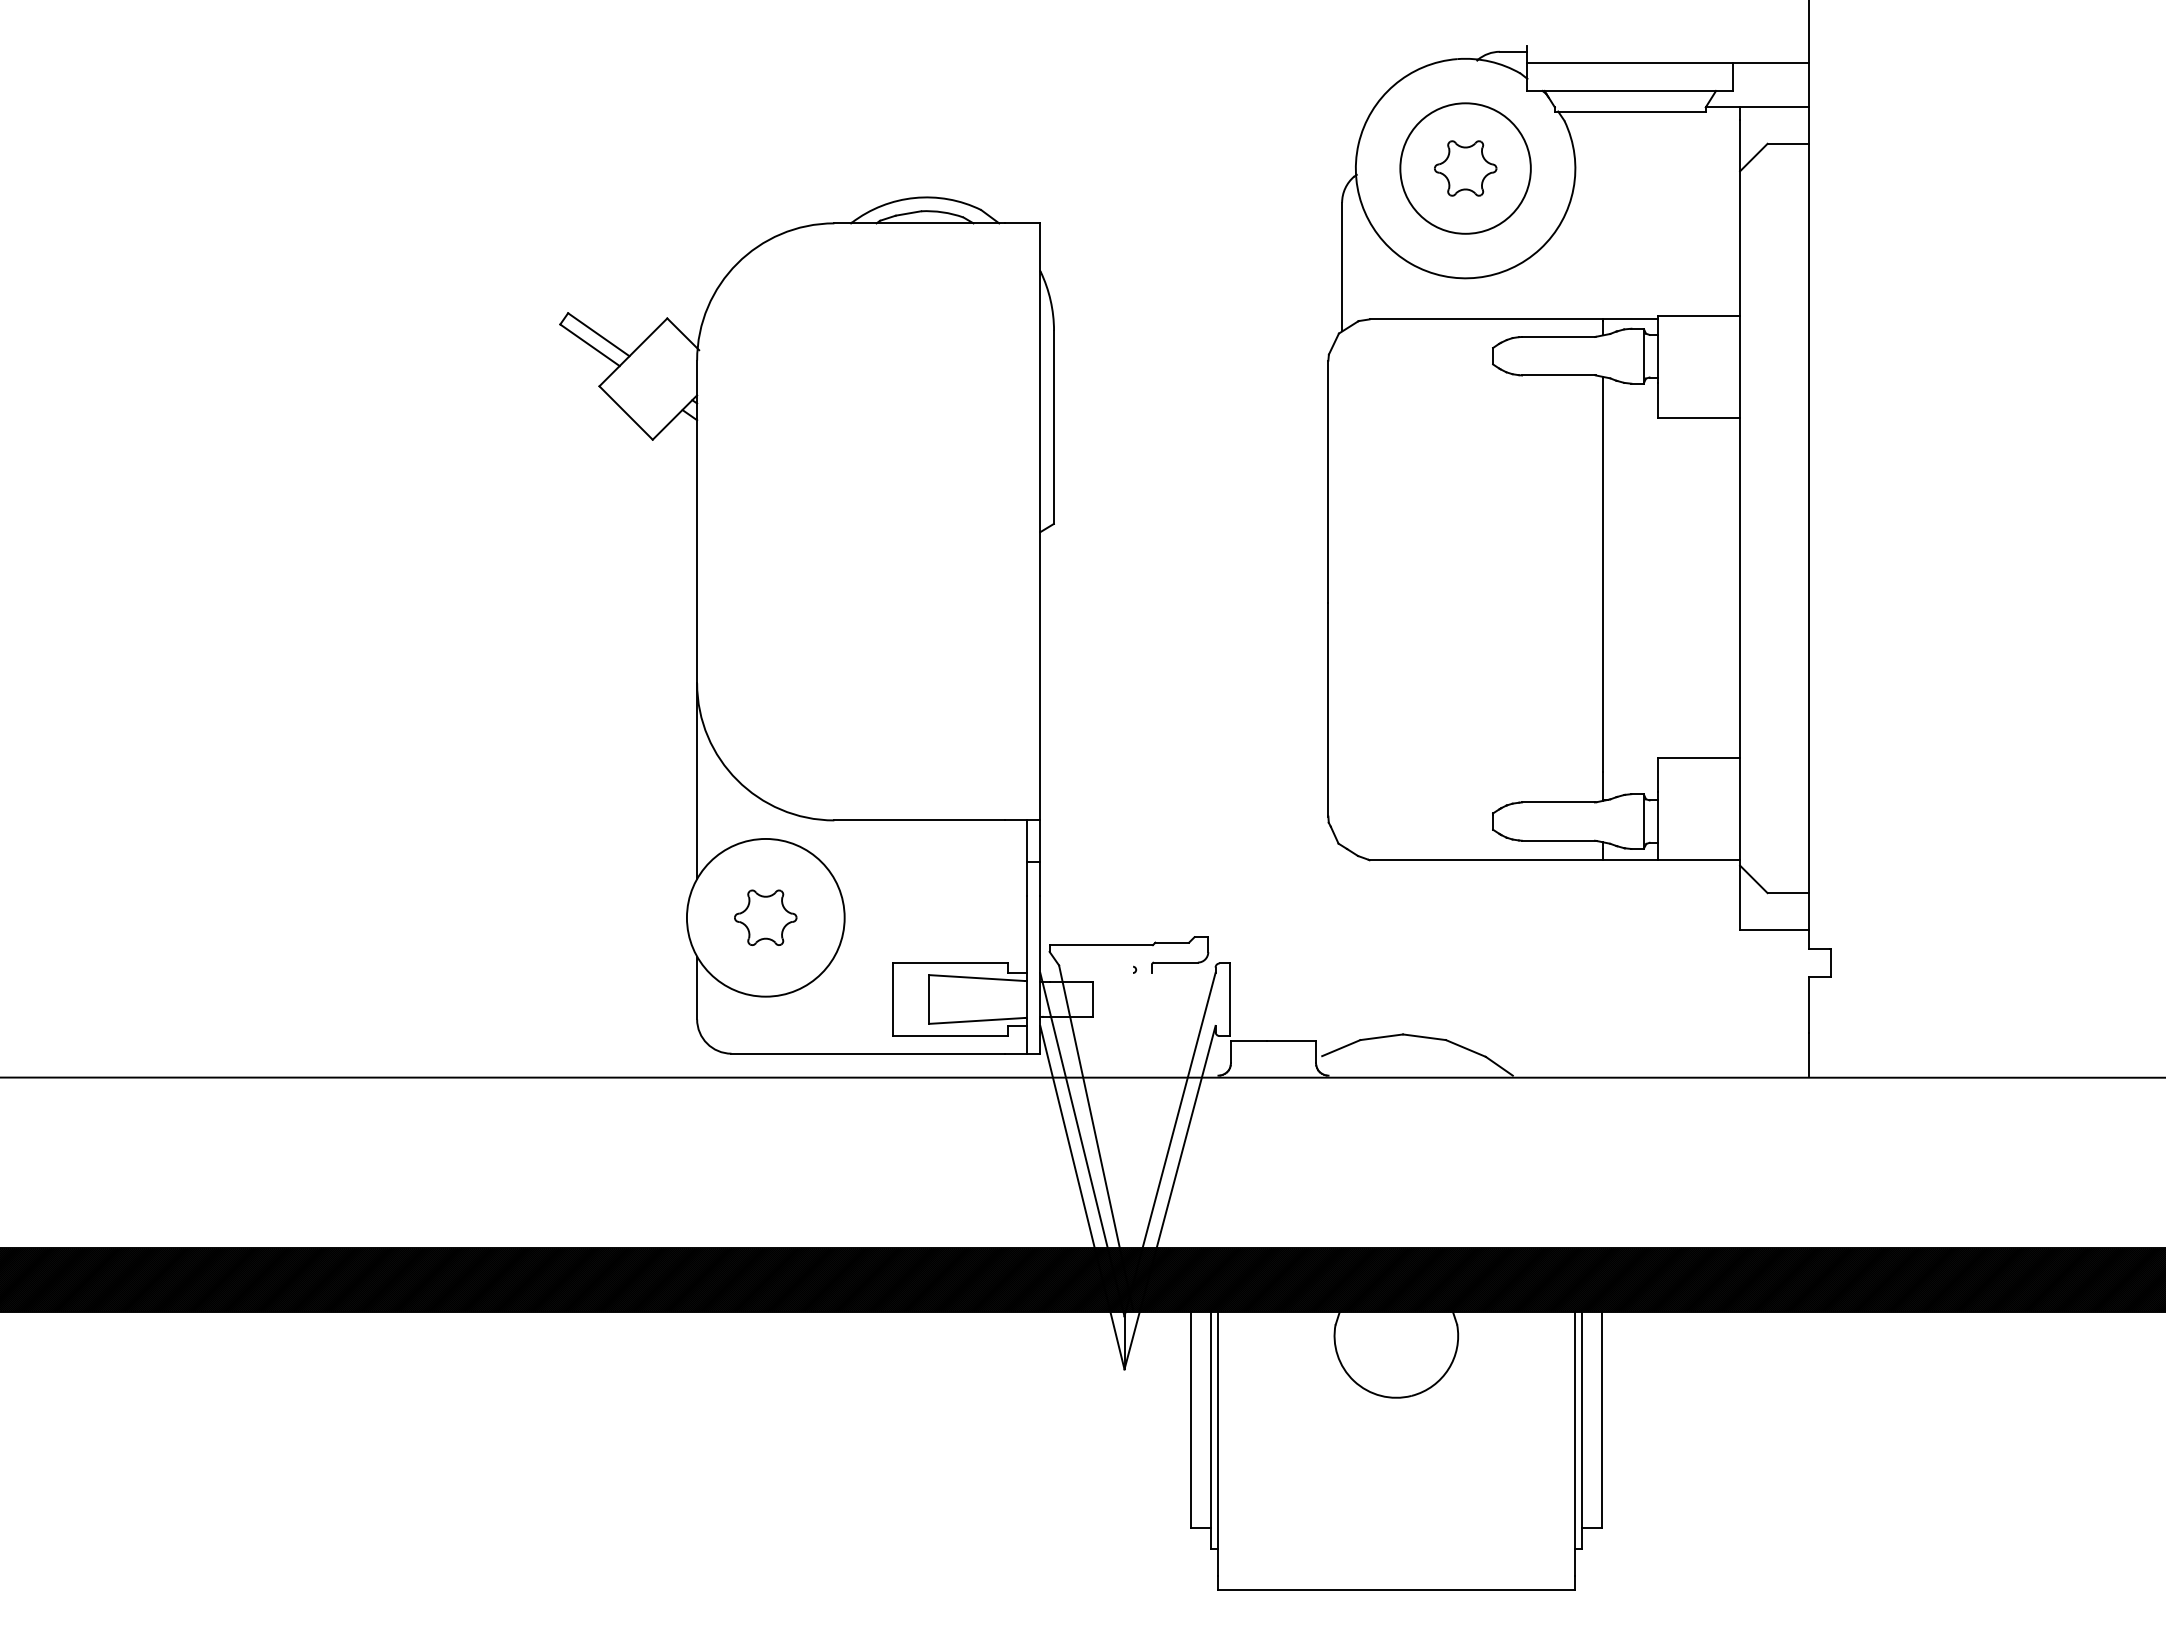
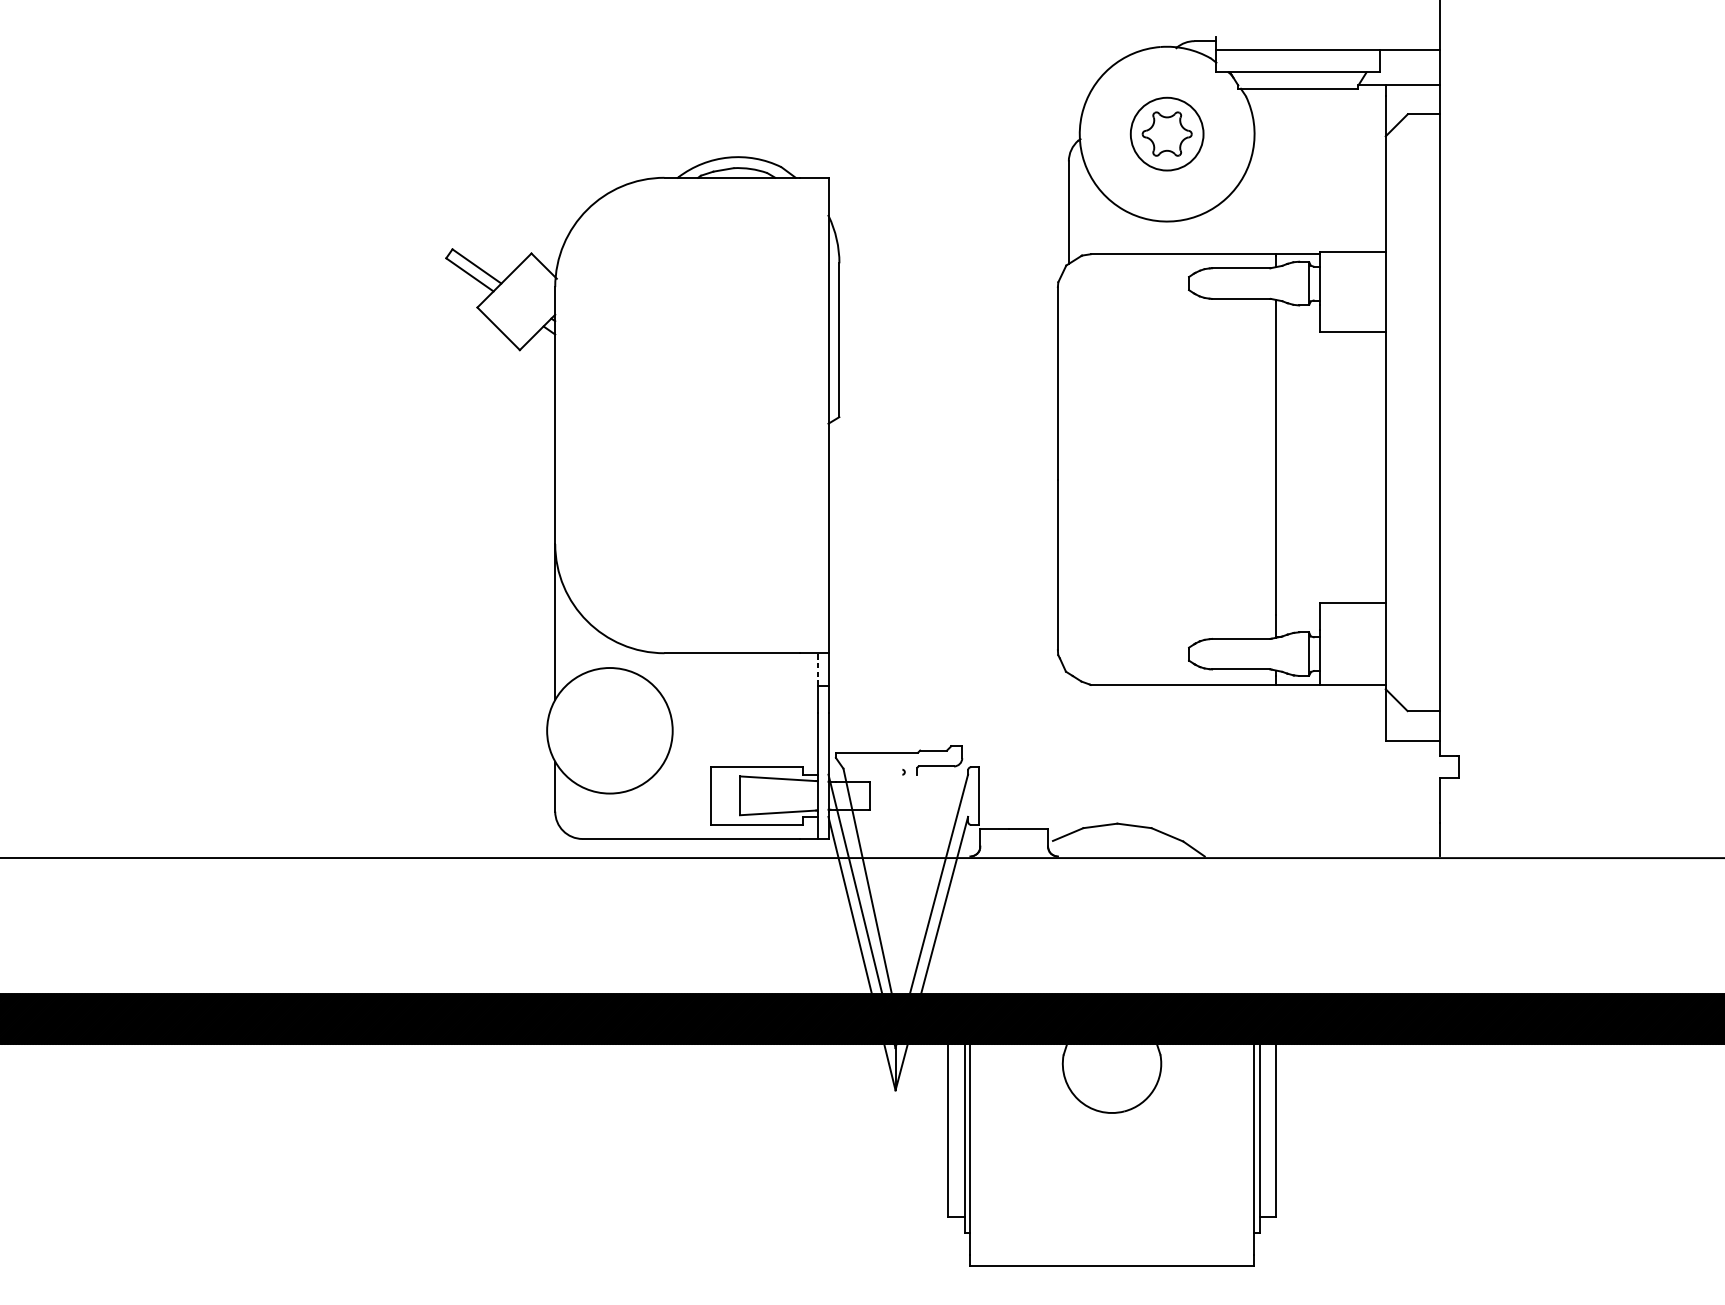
circle: (1465, 168) -> (1167, 134), size x0.7
line: (1026, 840) -> (817, 669), solid -> dashed
part: (765, 917) -> (609, 730), removed

